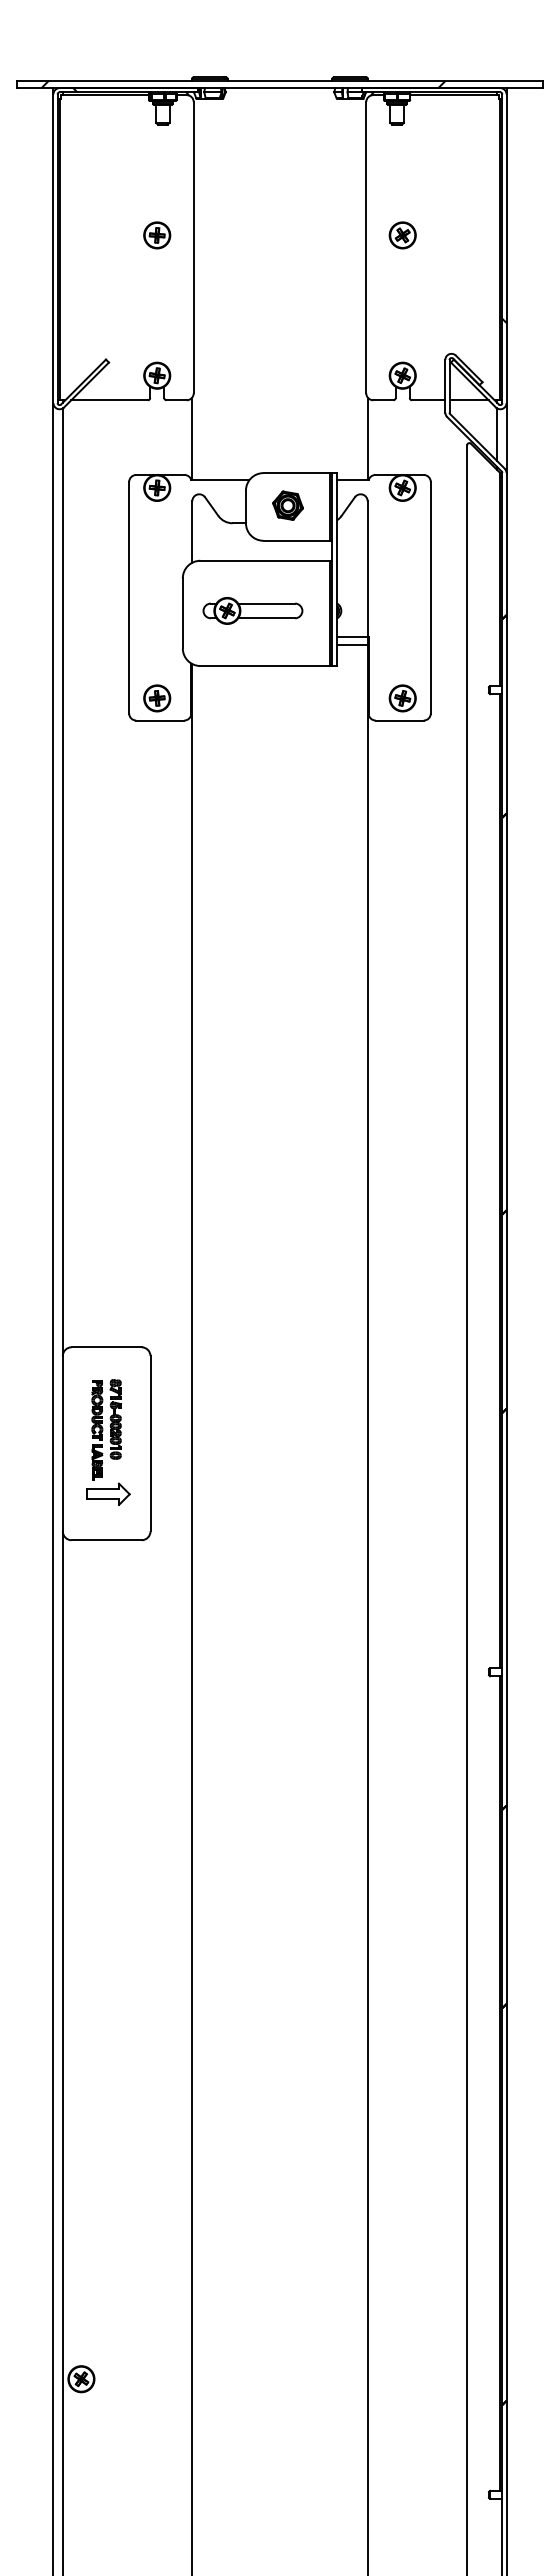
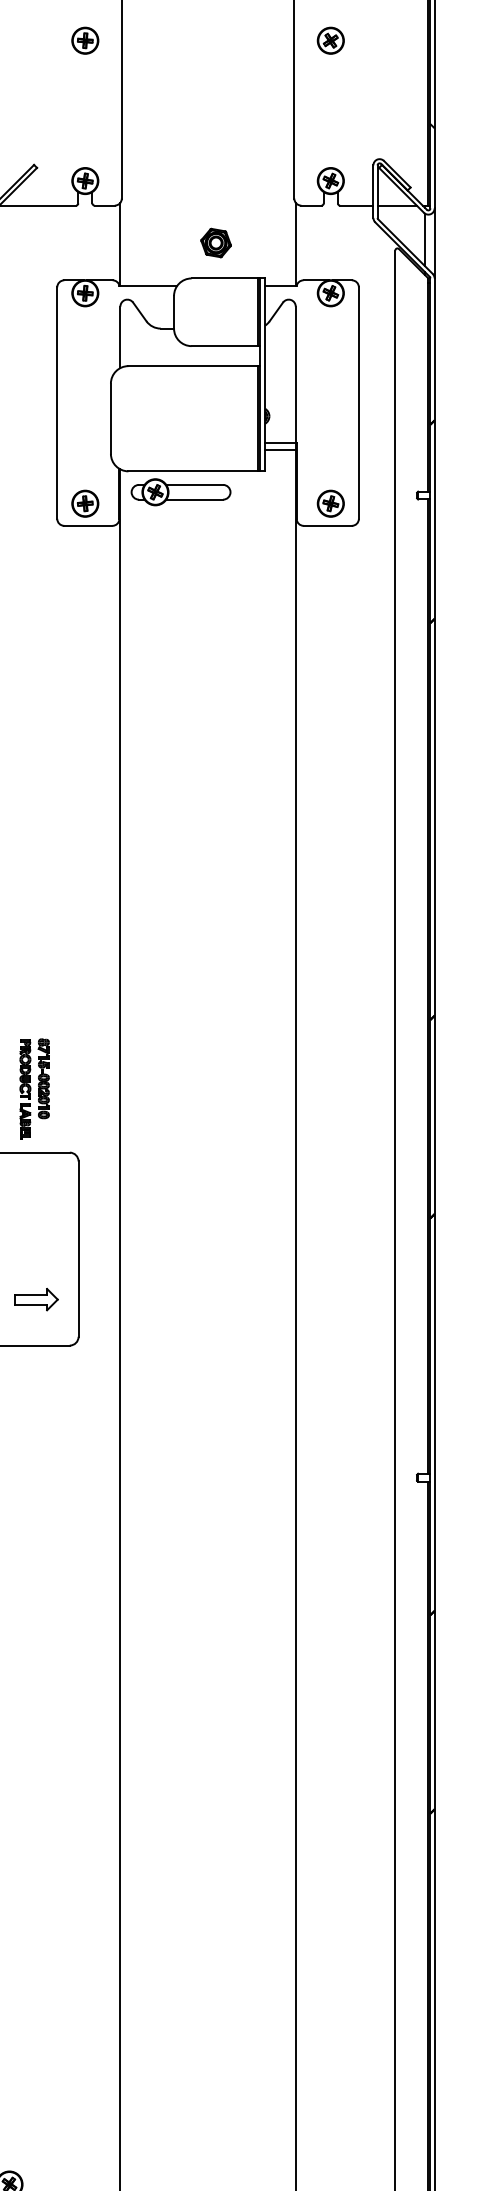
part: (287, 505) -> (215, 242), moved
part: (252, 610) -> (180, 491), moved
part: (106, 1429) -> (34, 1088), moved

